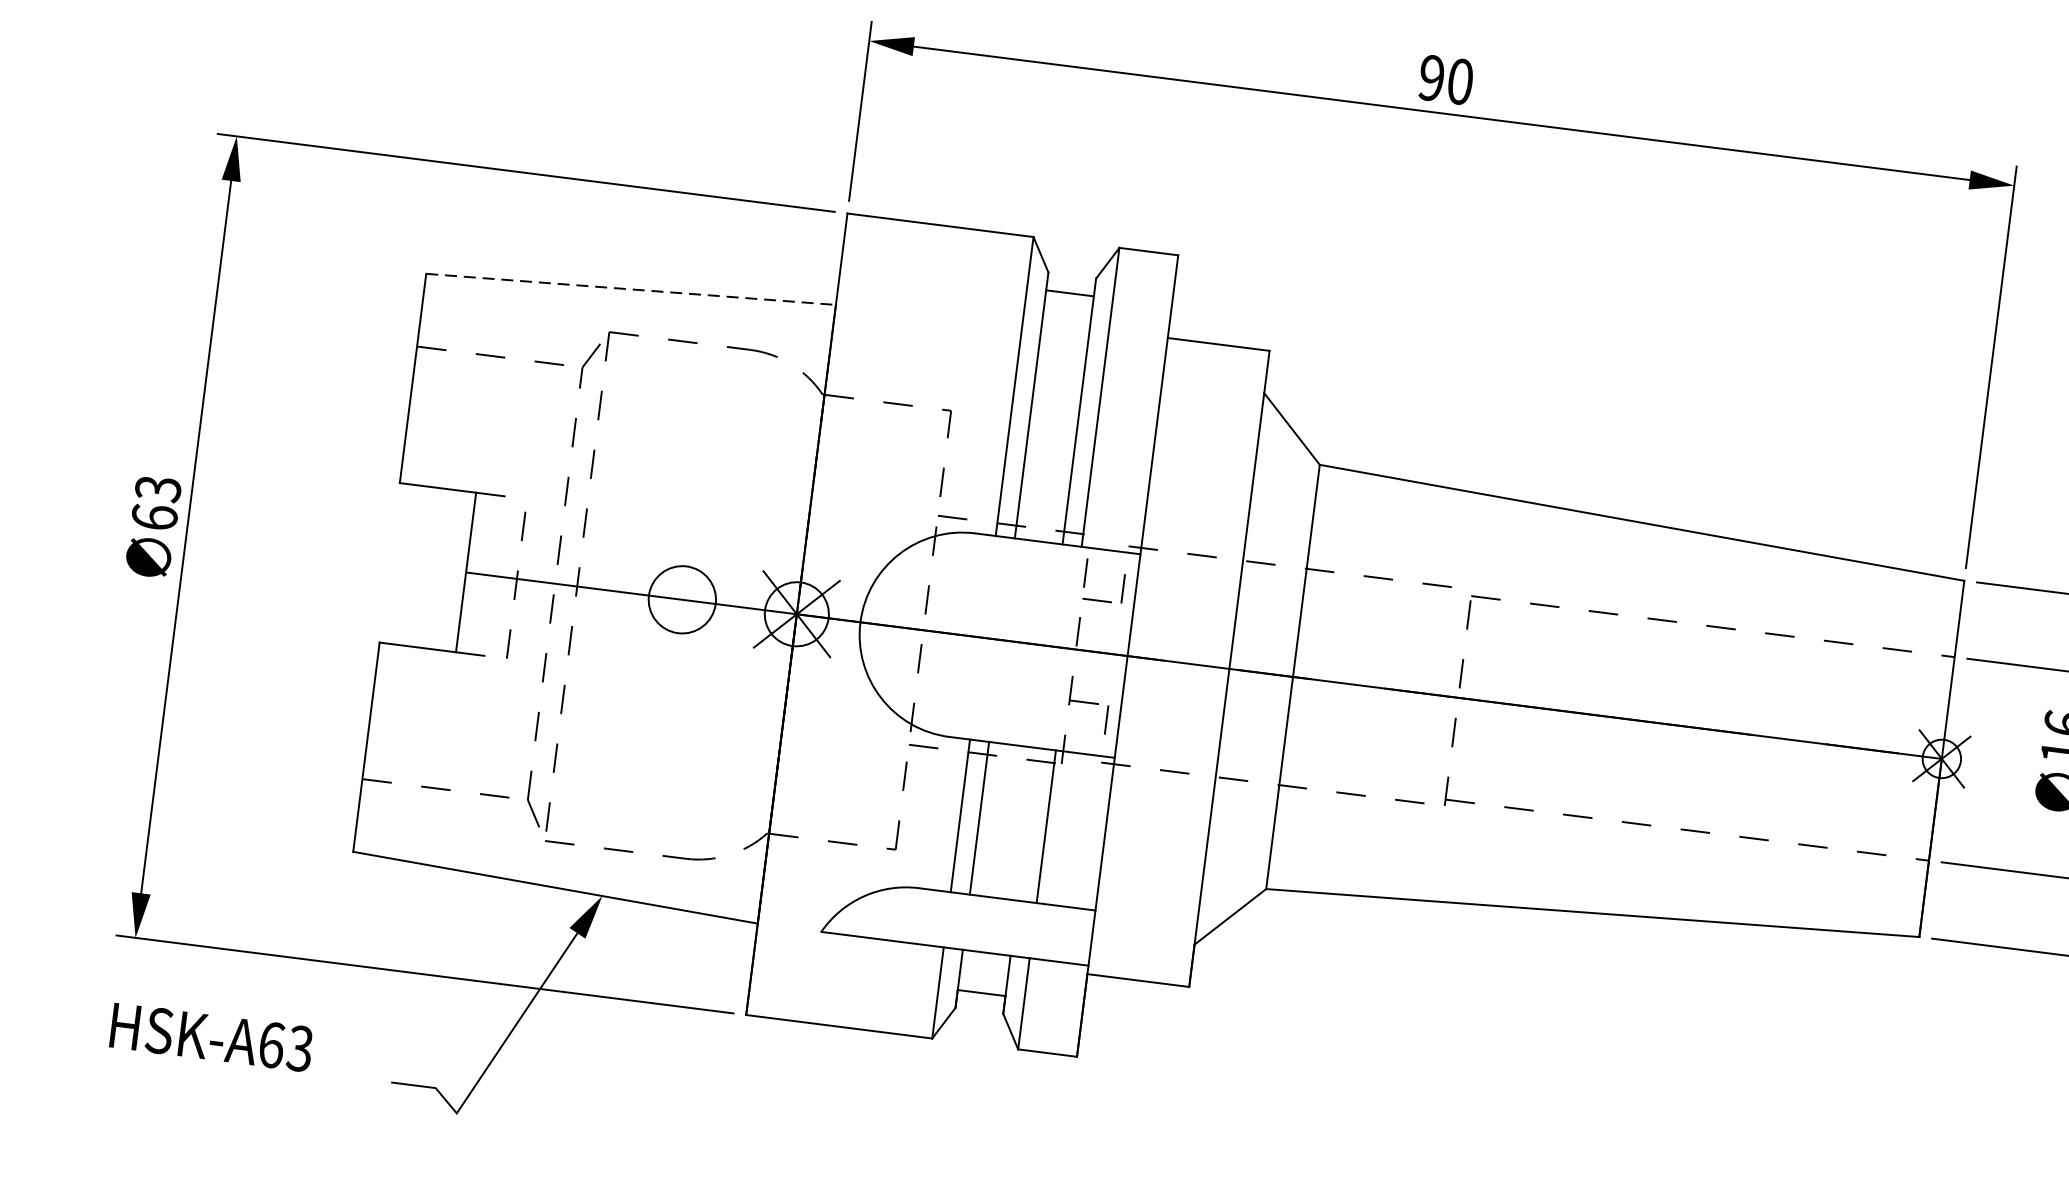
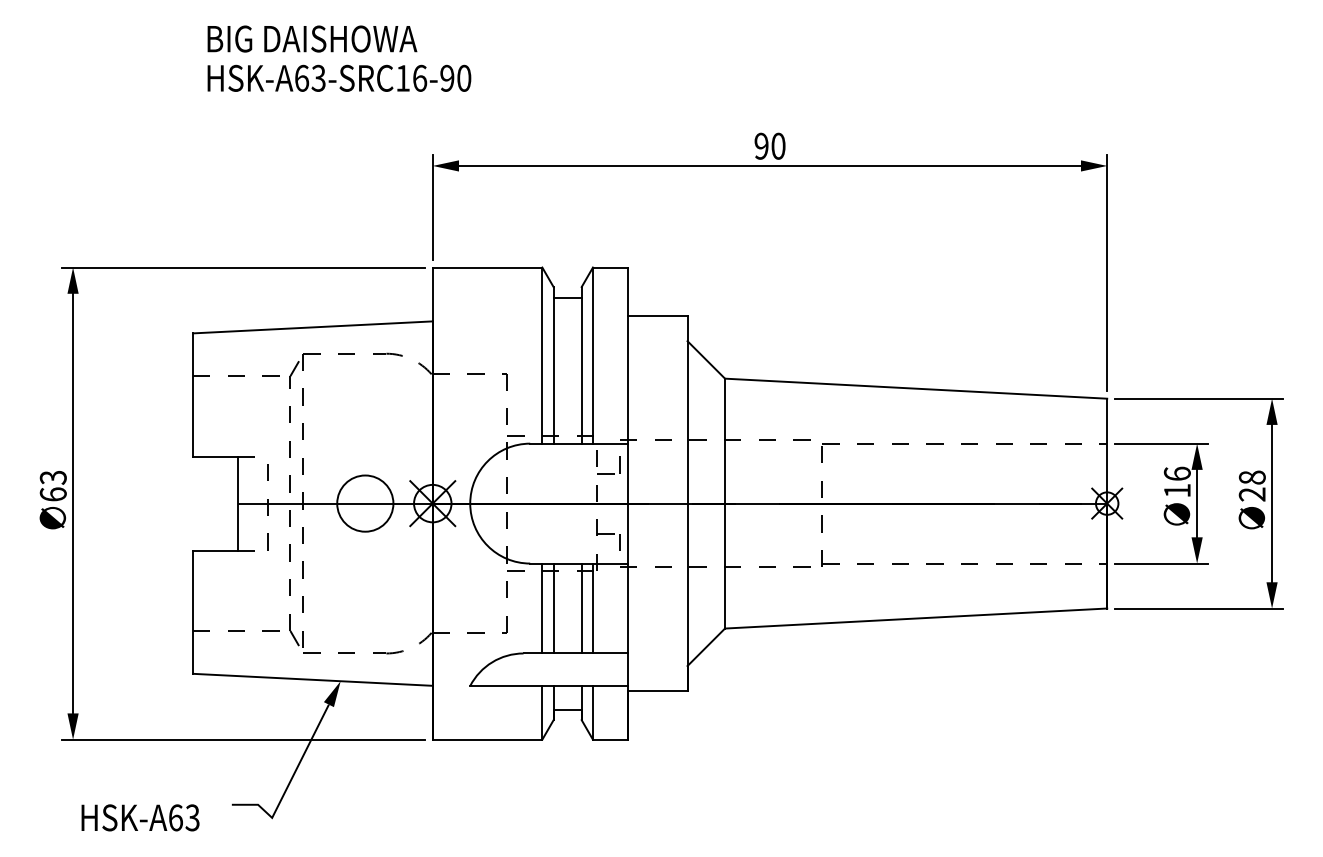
line: (632, 289) -> (313, 327), dashed -> solid
circle: (682, 599) -> (365, 503), size x1.43
line: (1026, 824) -> (581, 608), added
text: (211, 1036) -> (140, 817), moved

